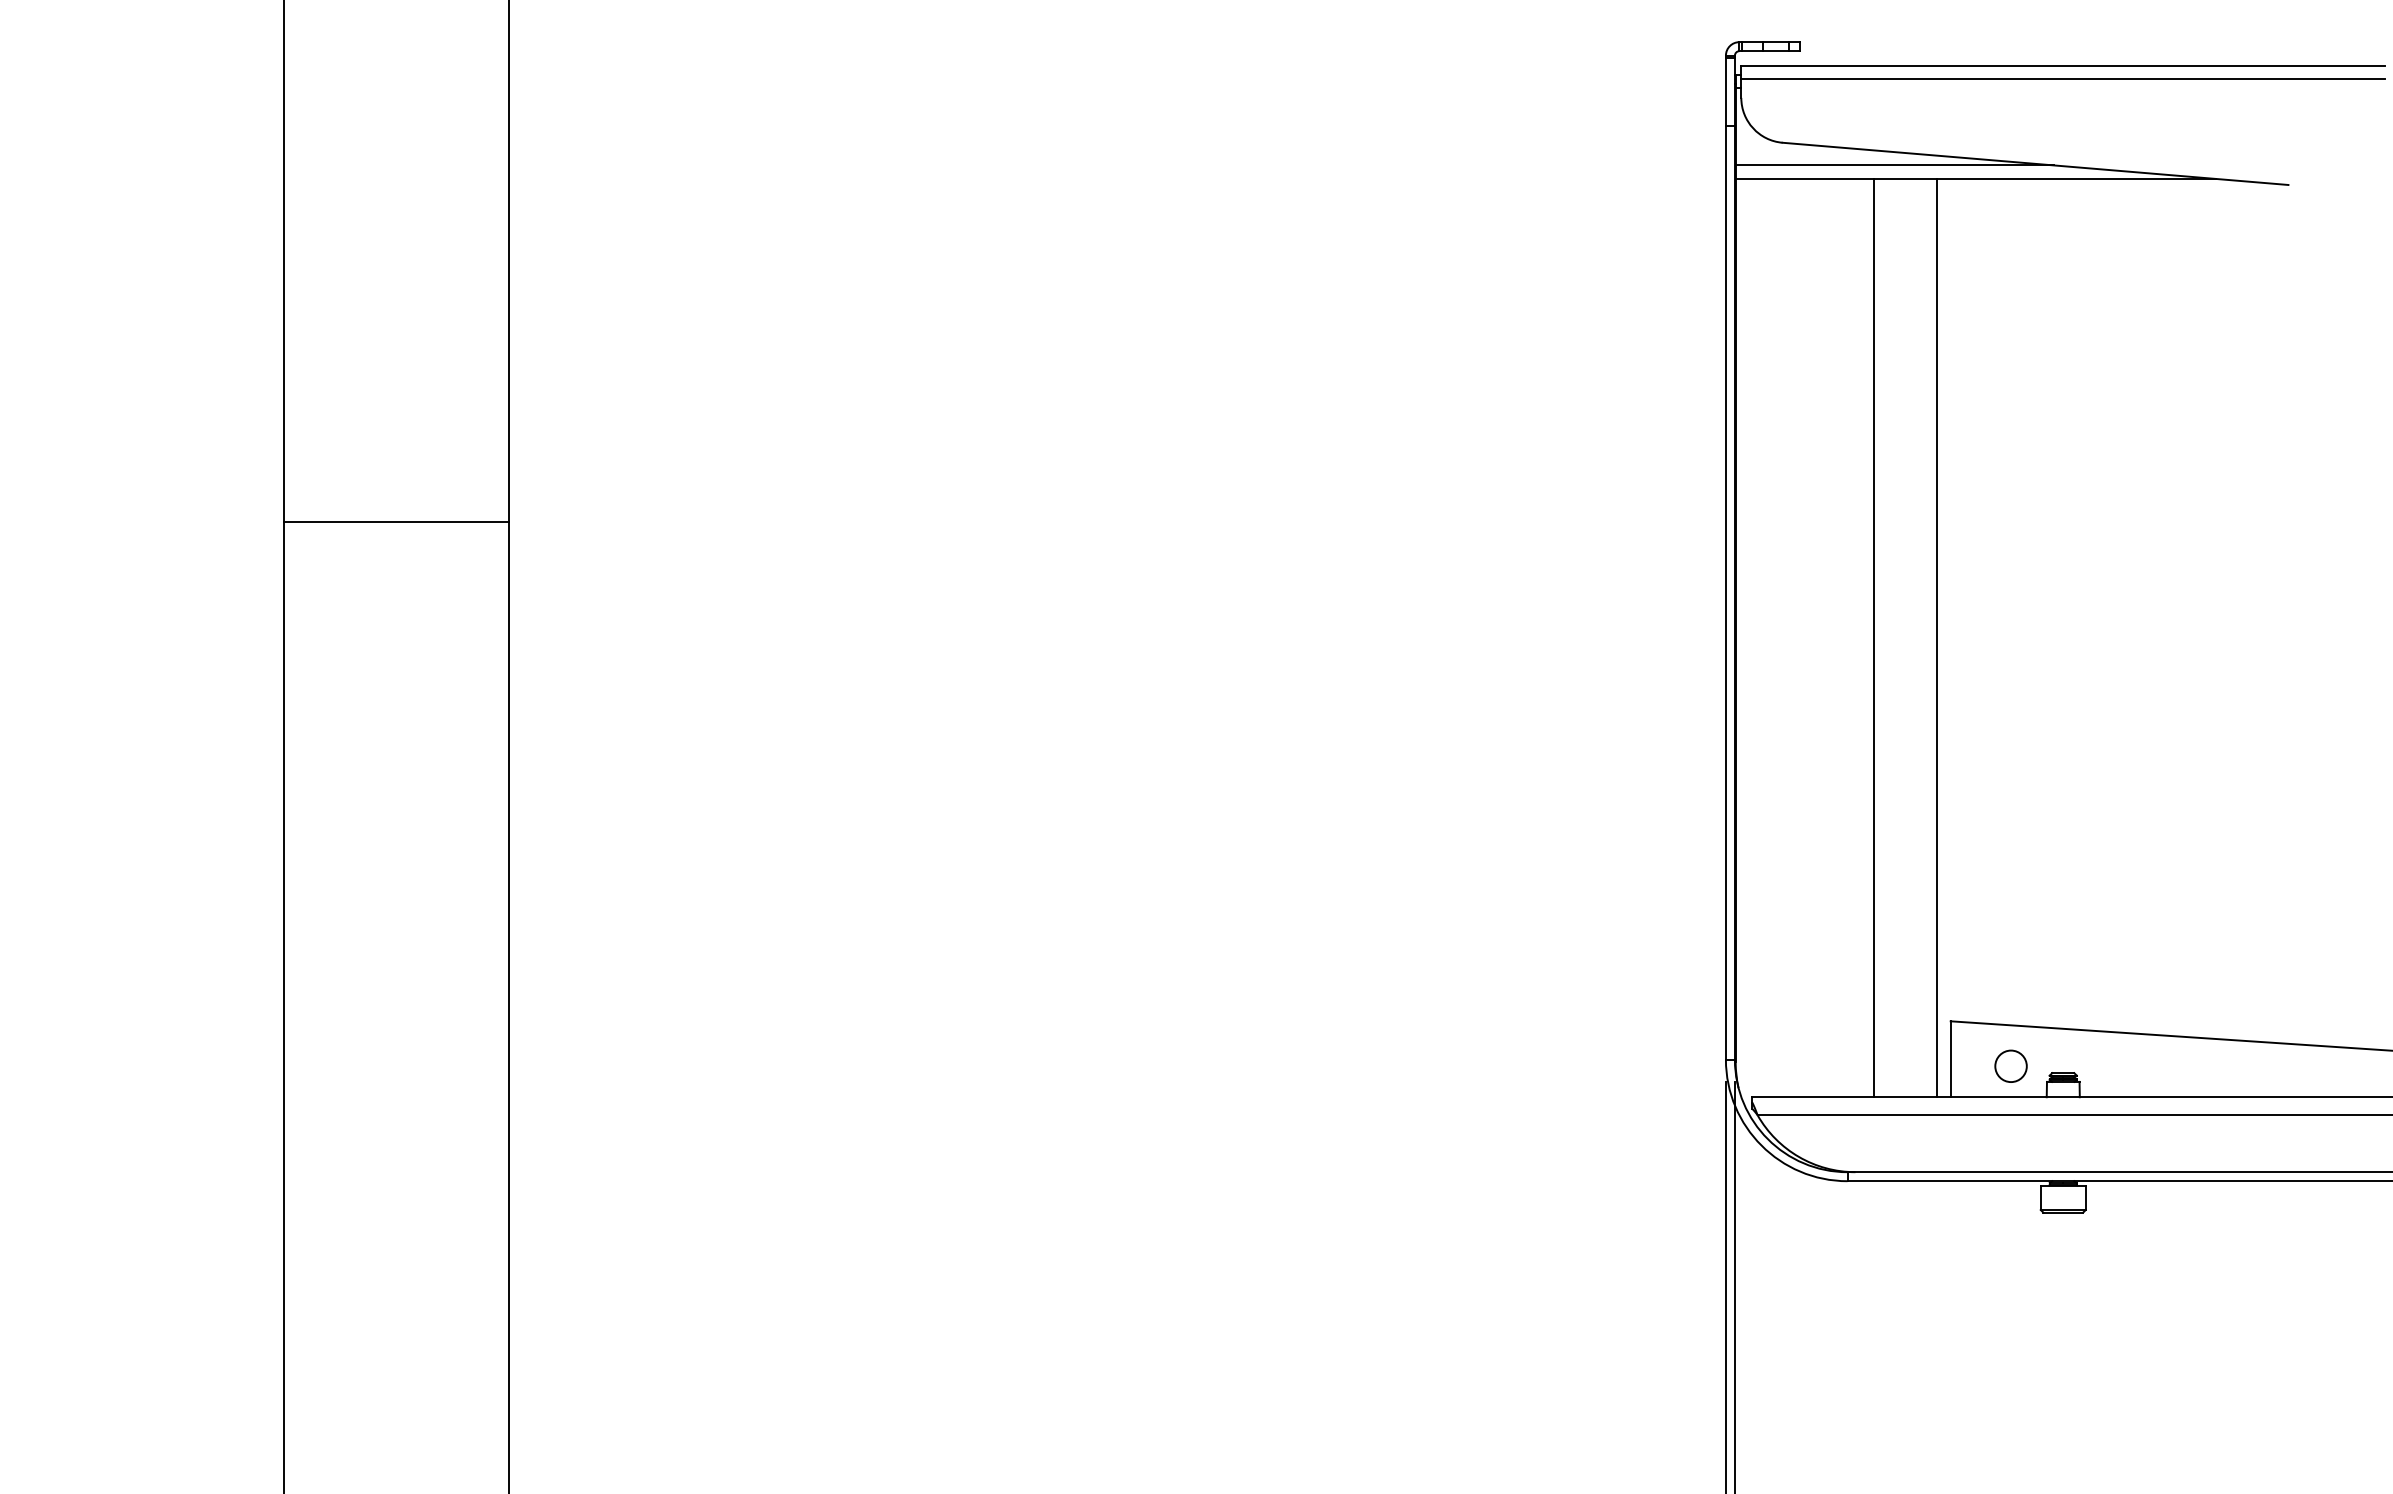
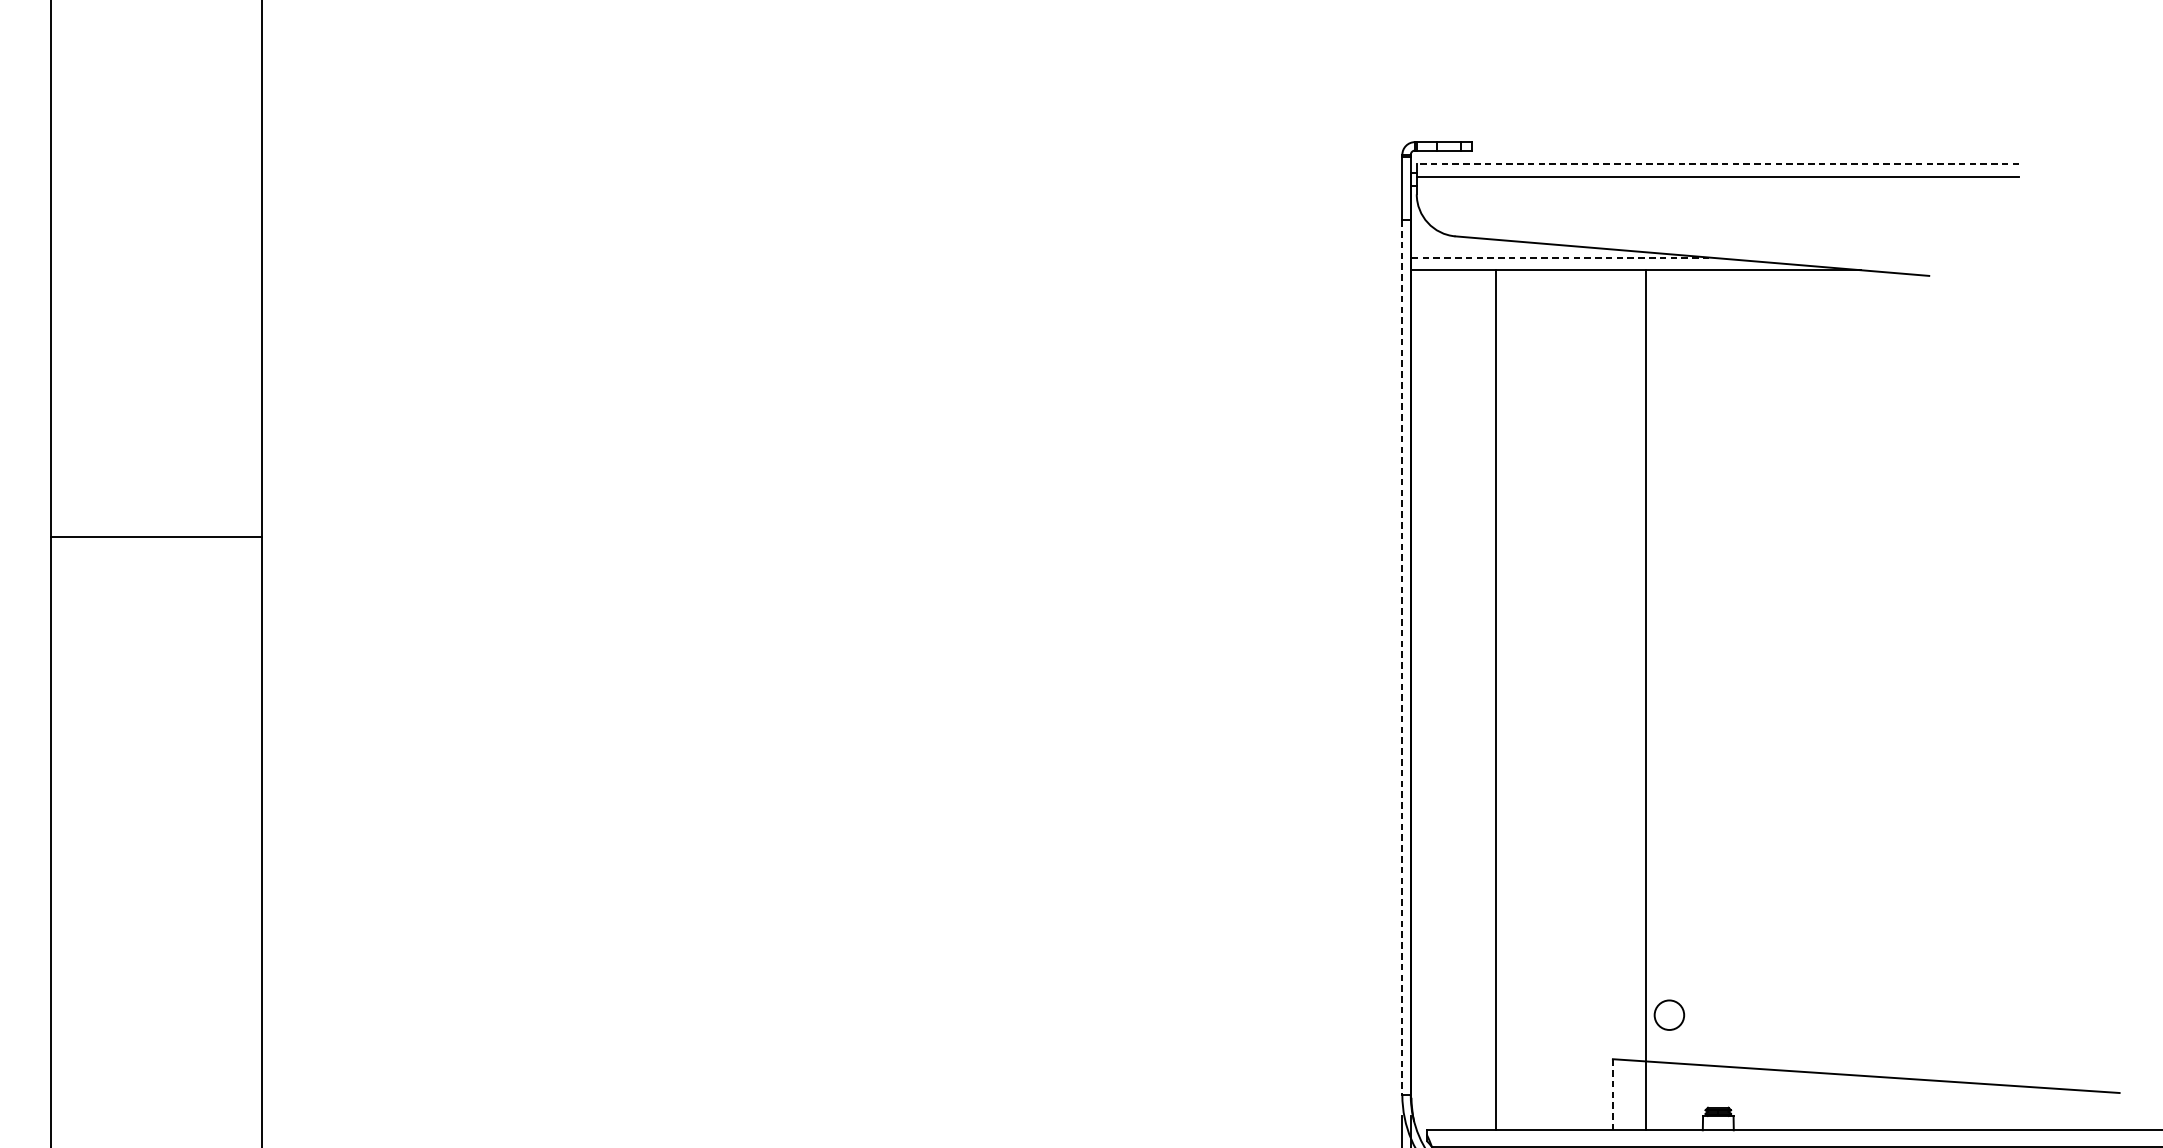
line: (2062, 65) -> (1717, 164), solid -> dashed
line: (1894, 165) -> (1560, 257), solid -> dashed
line: (395, 522) -> (156, 537), moved
line: (1725, 592) -> (1401, 657), solid -> dashed
line: (1874, 637) -> (1496, 699), moved
line: (1937, 637) -> (1646, 699), moved
line: (1950, 1059) -> (1612, 1094), solid -> dashed
circle: (2010, 1065) -> (1668, 1014), moved

